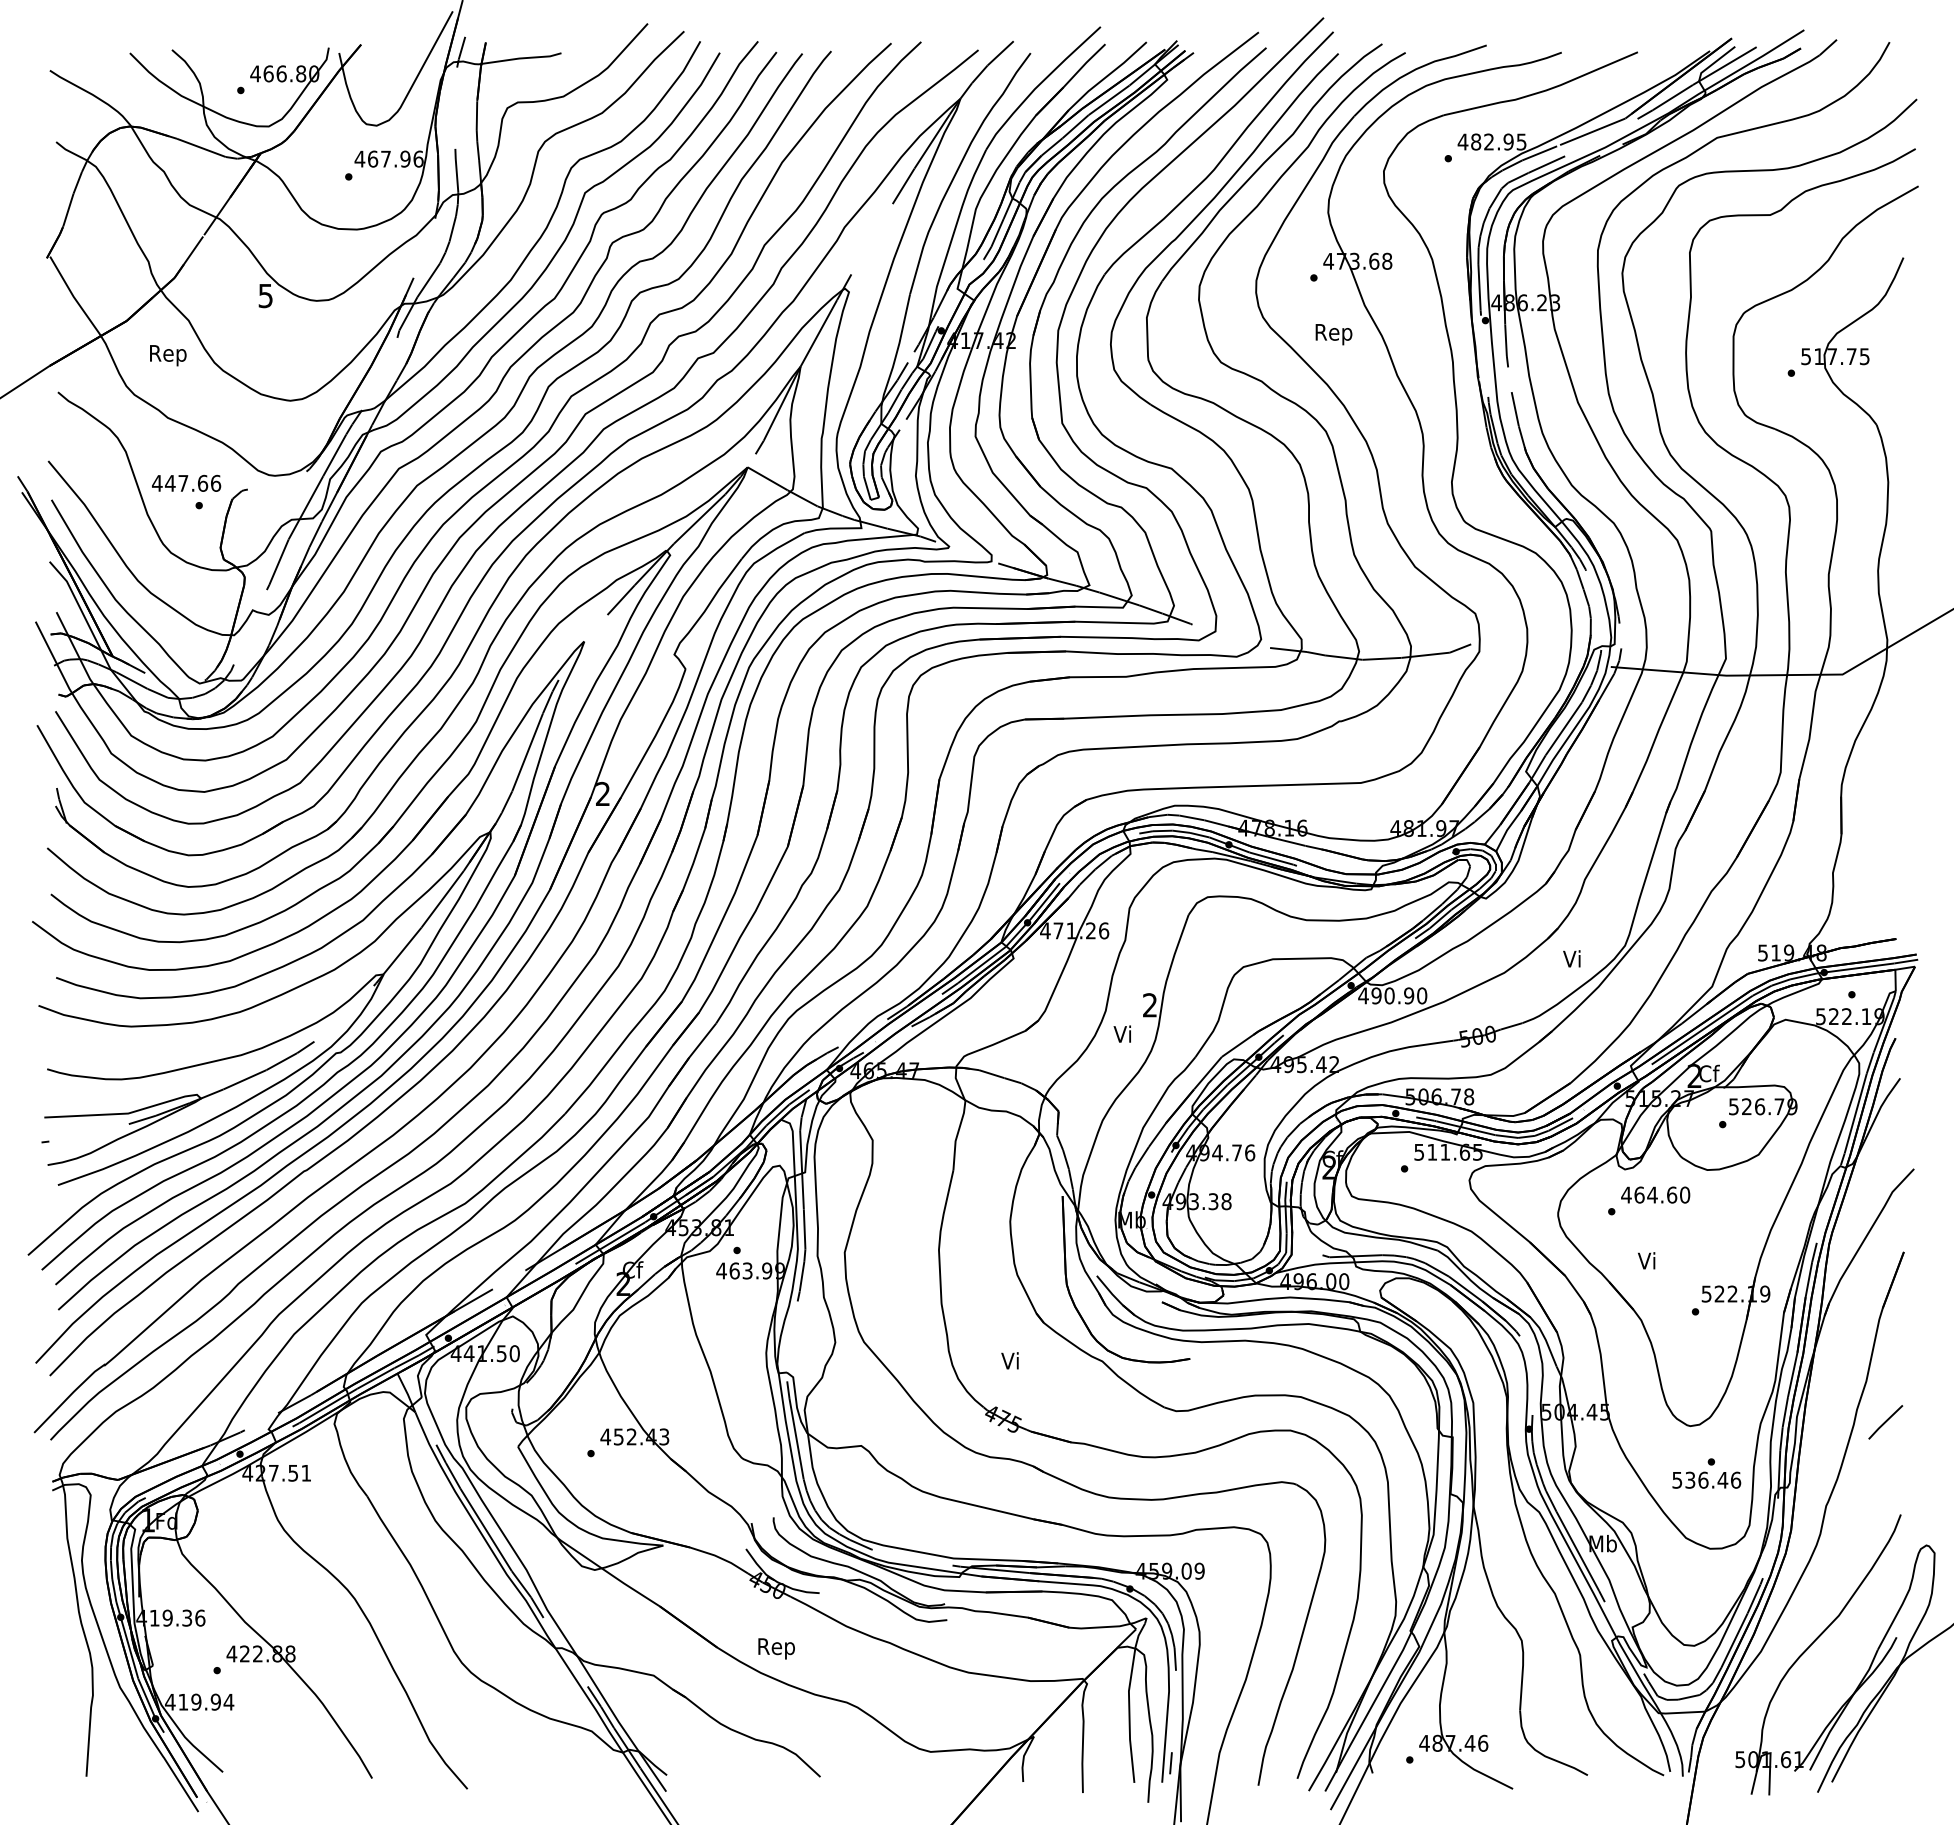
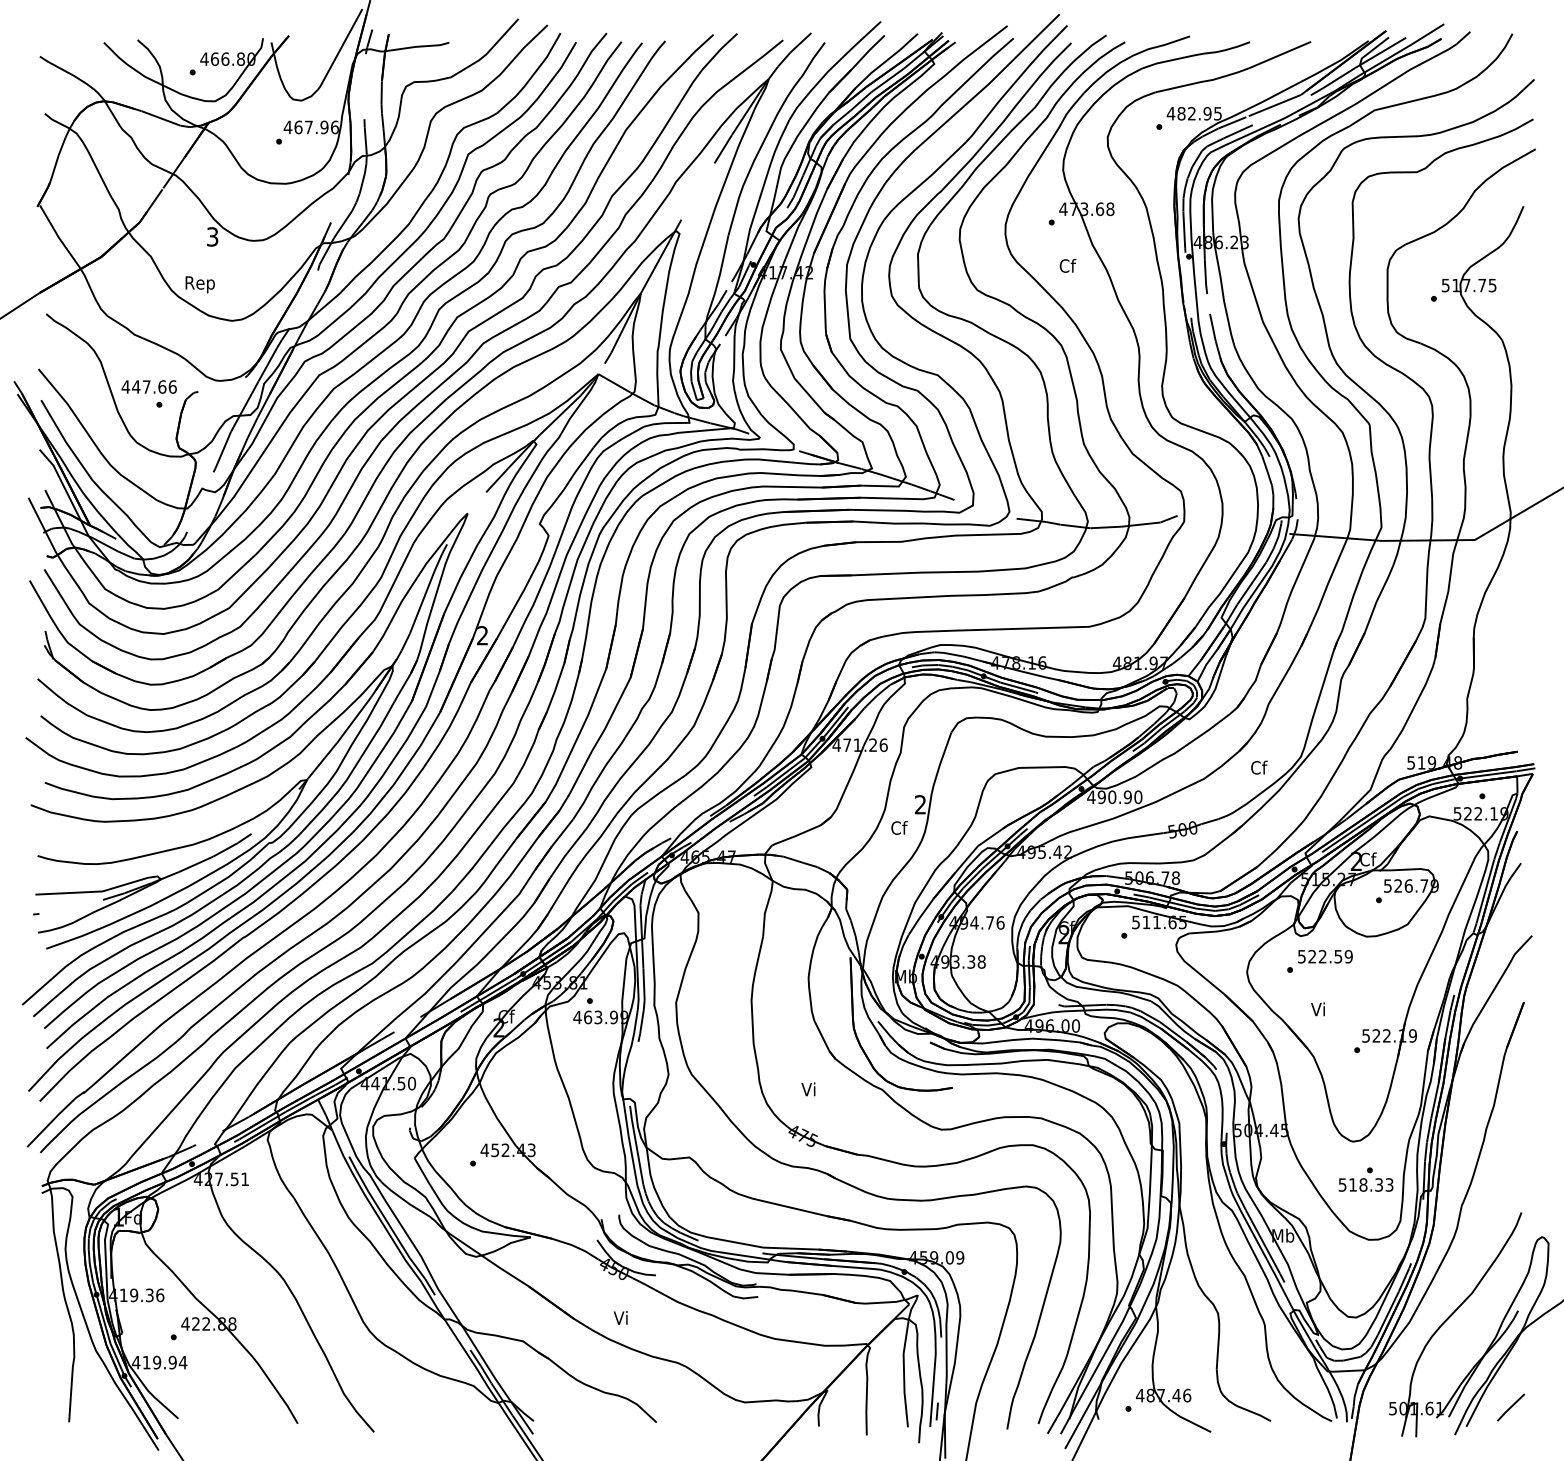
text: (265, 295) -> (212, 236), 5 -> 3
text: (1333, 334) -> (1067, 267), Rep -> Cf
text: (168, 355) -> (200, 284), moved
text: (1573, 958) -> (1259, 767), Vi -> Cf
text: (1123, 1033) -> (899, 827), Vi -> Cf
text: (1655, 1194) -> (1325, 956), 464.60 -> 522.59
line: (1885, 1422) -> (1510, 1407), moved
text: (1713, 1479) -> (1371, 1184), 536.46 -> 518.33
text: (776, 1648) -> (621, 1319), Rep -> Vi

